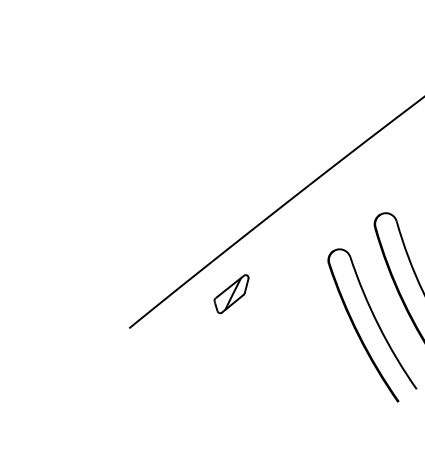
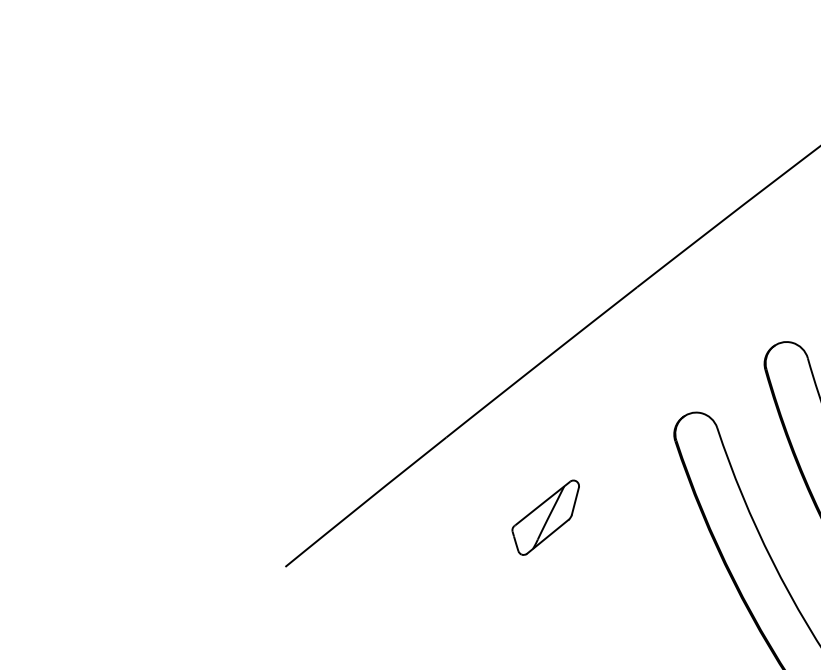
part: (231, 294) -> (545, 518), moved

